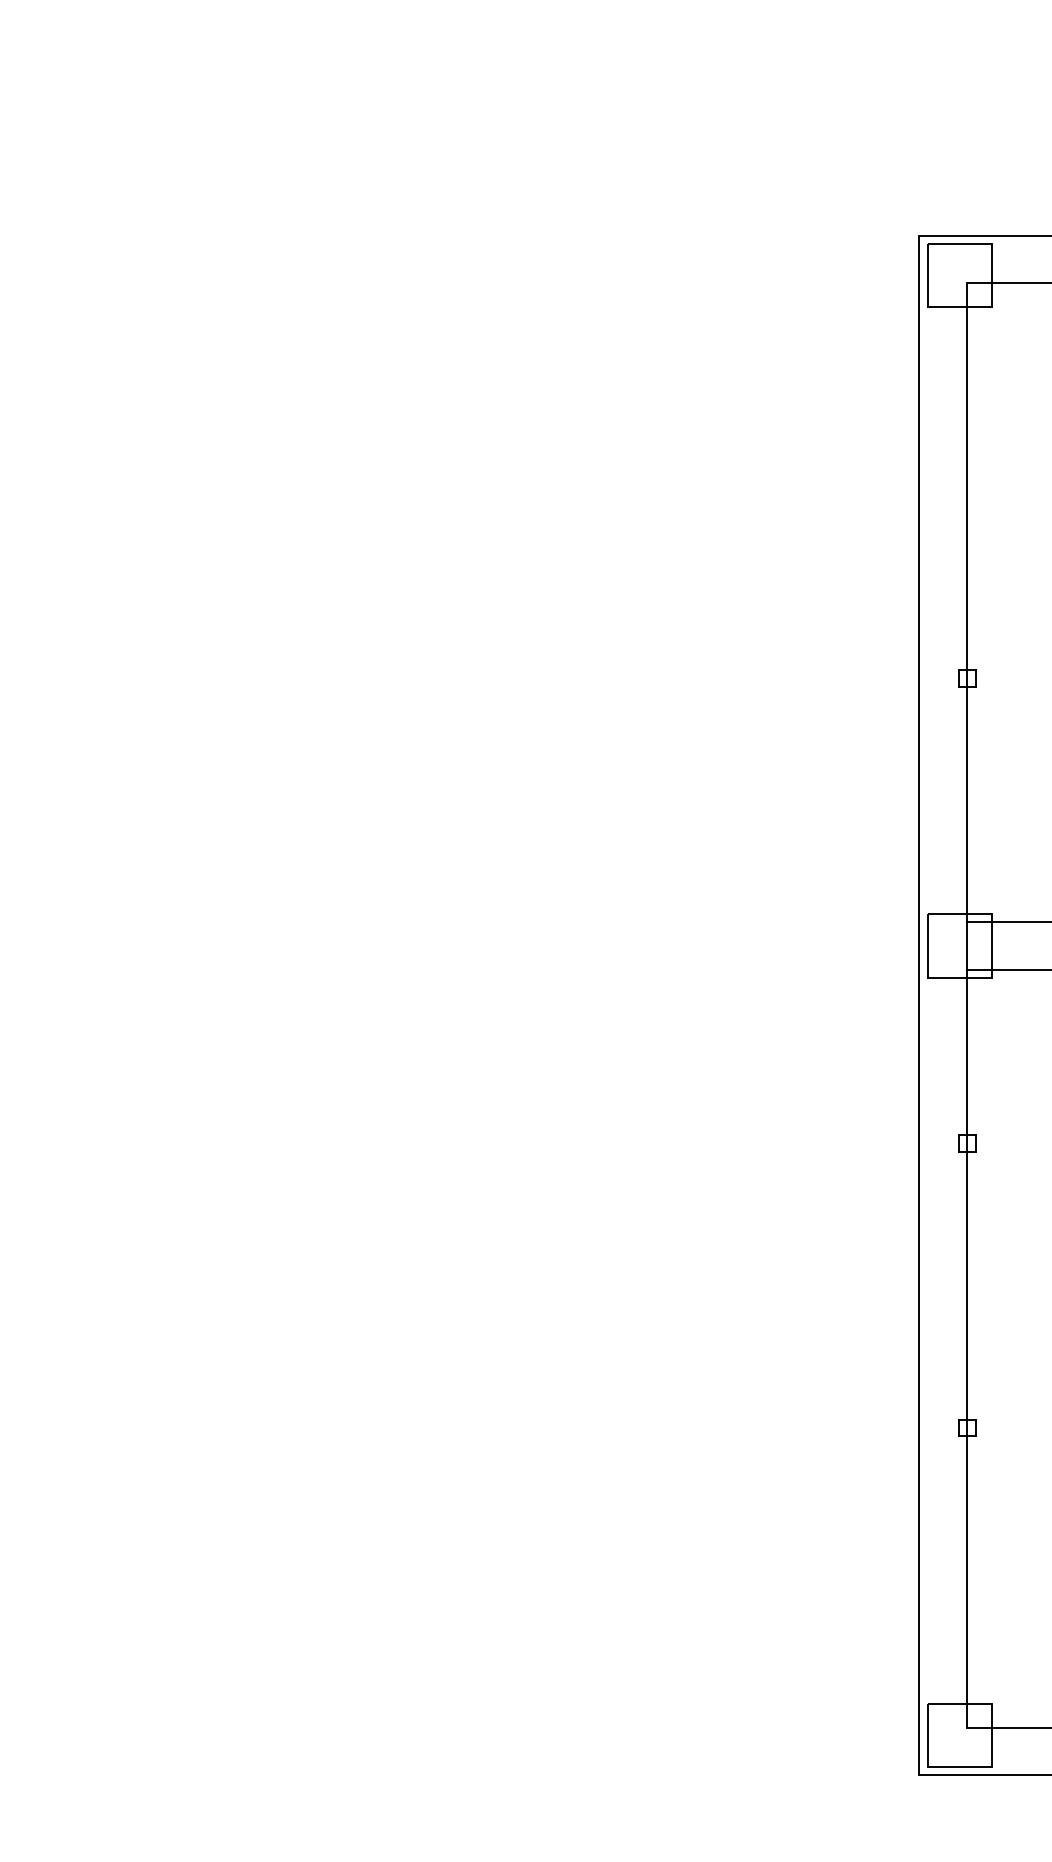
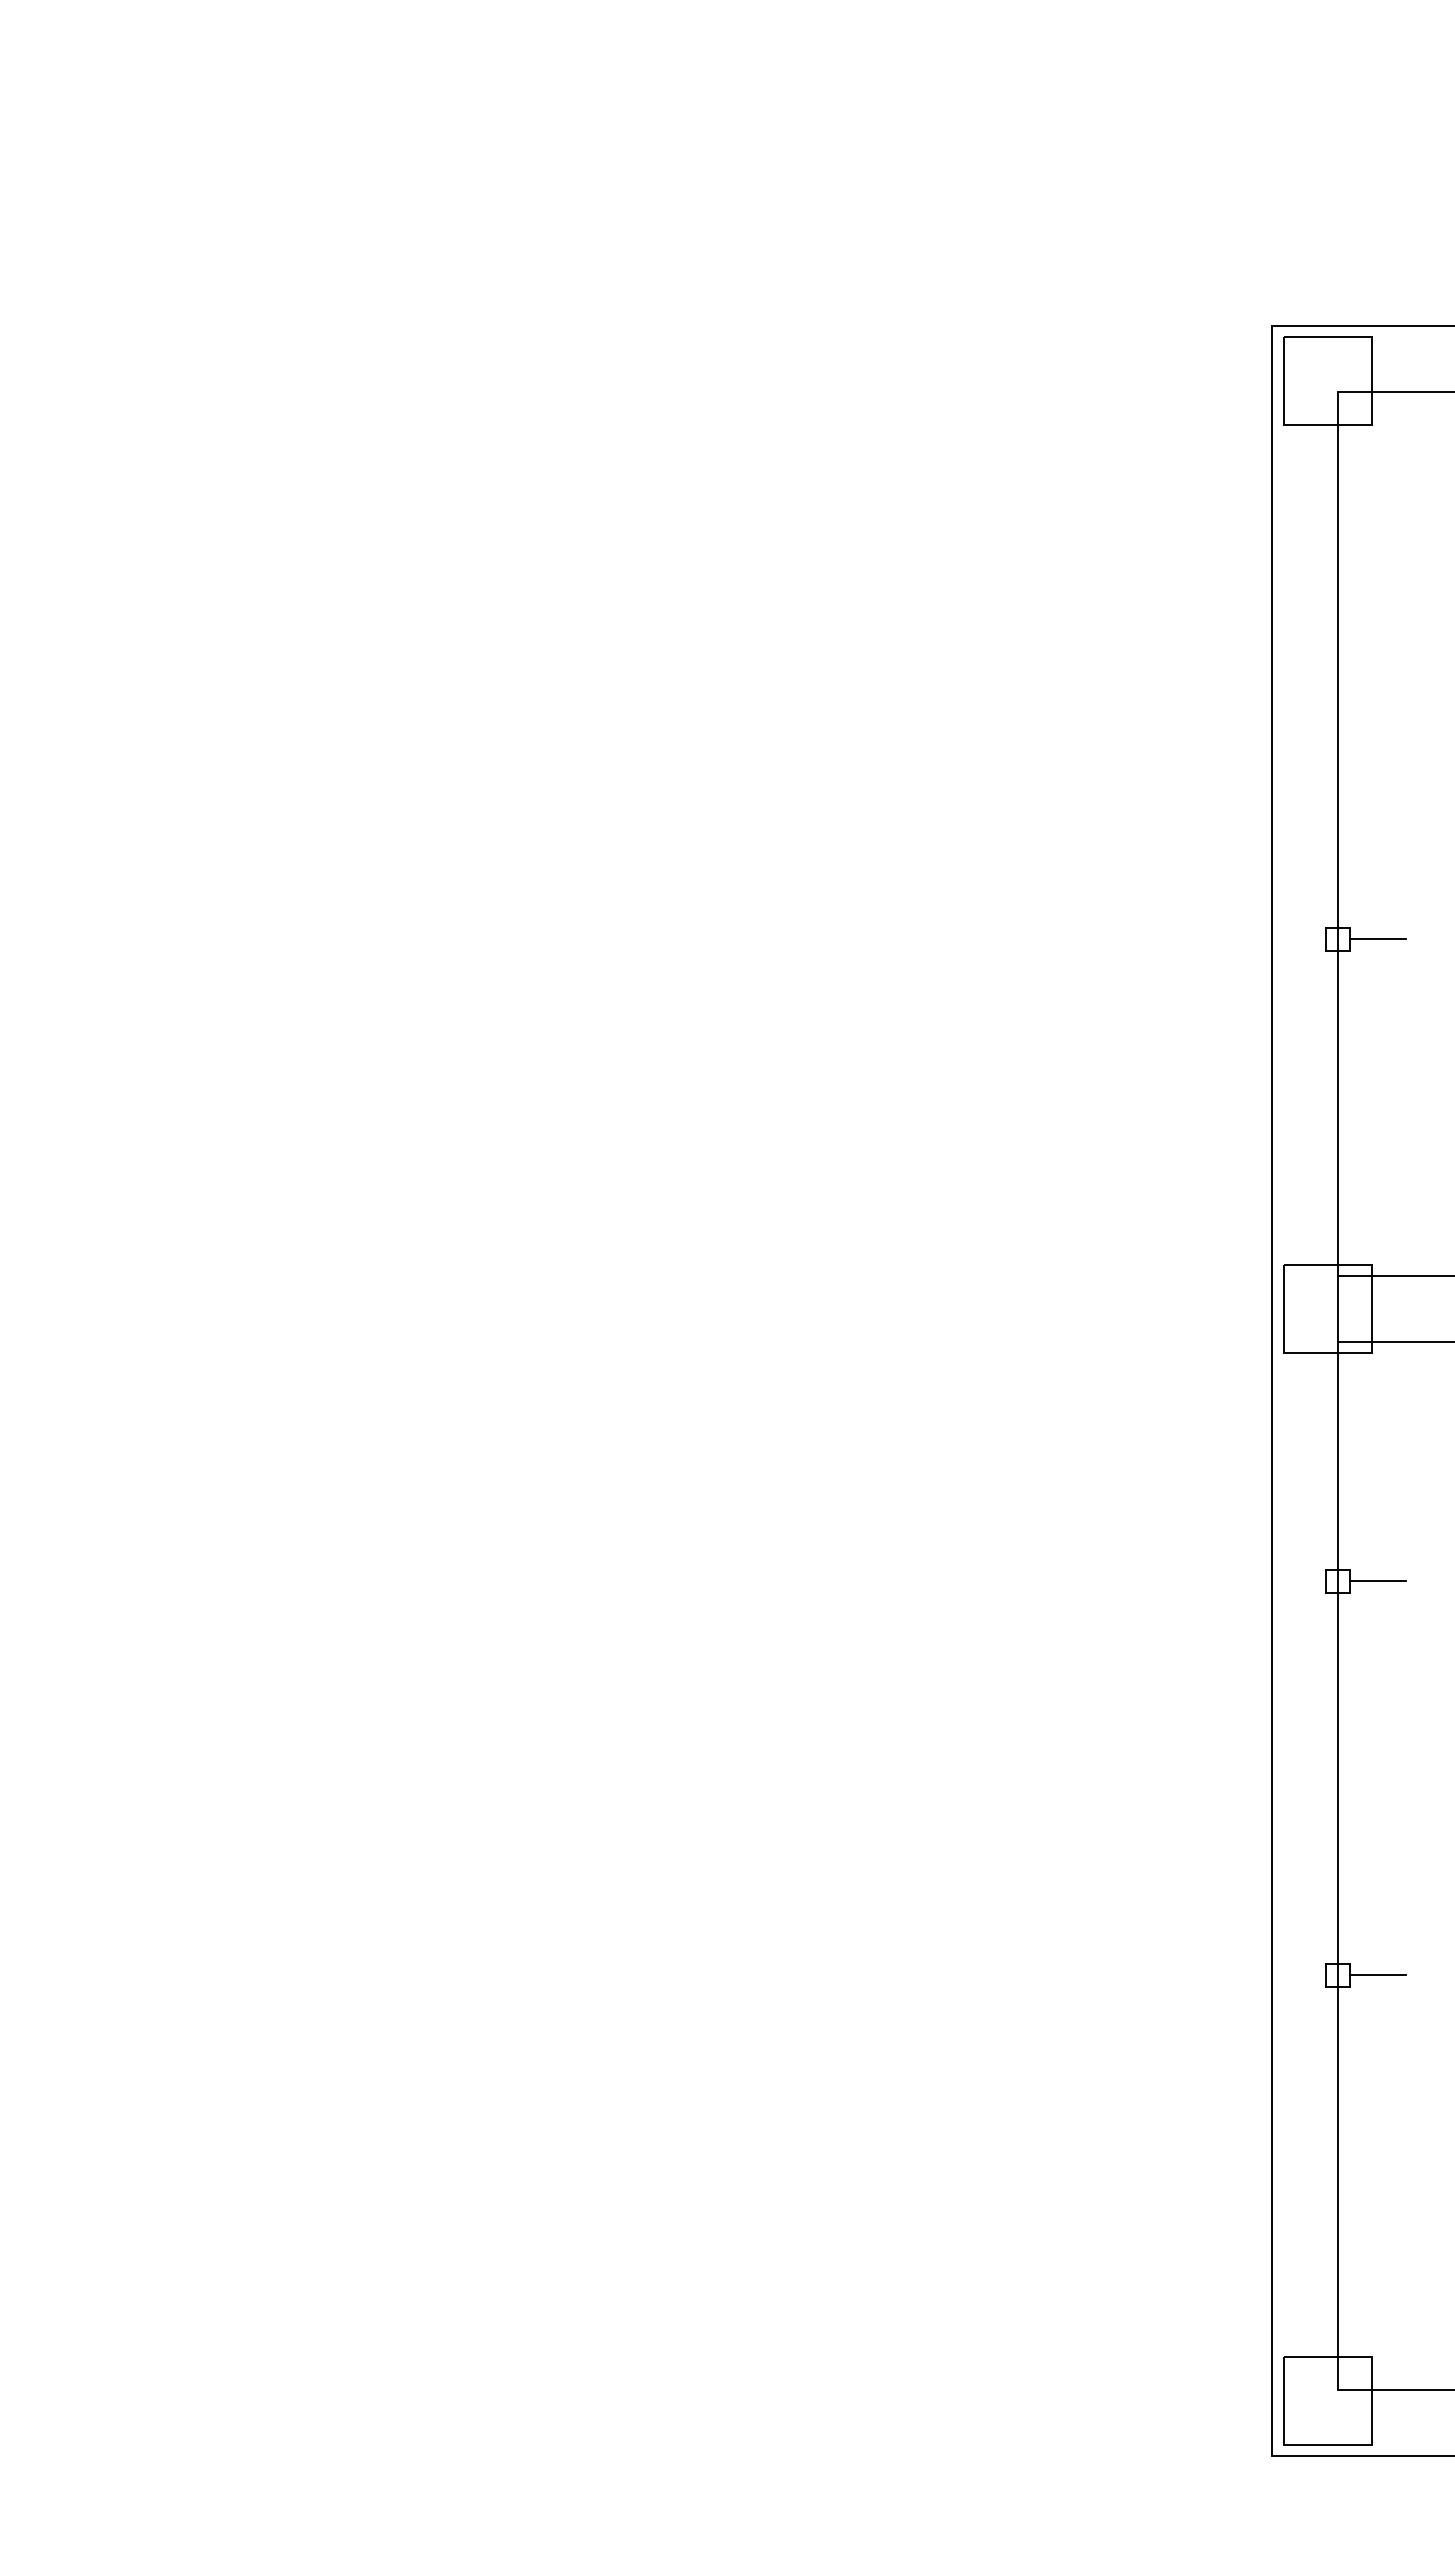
line: (995, 679) -> (1377, 939), added
line: (995, 1143) -> (1377, 1581), added
line: (995, 1427) -> (1377, 1975), added

